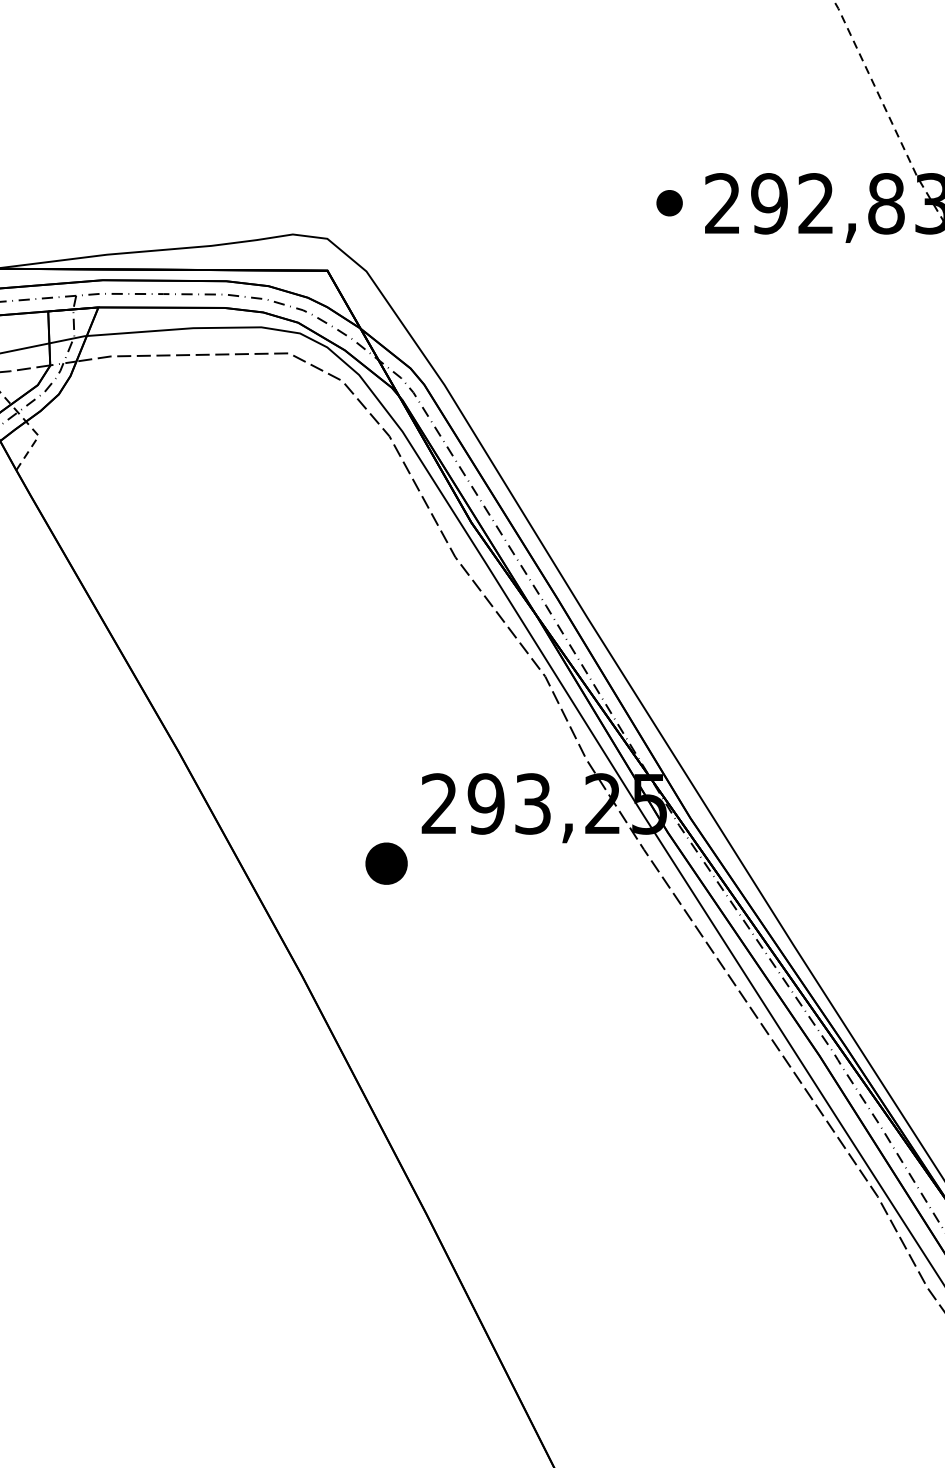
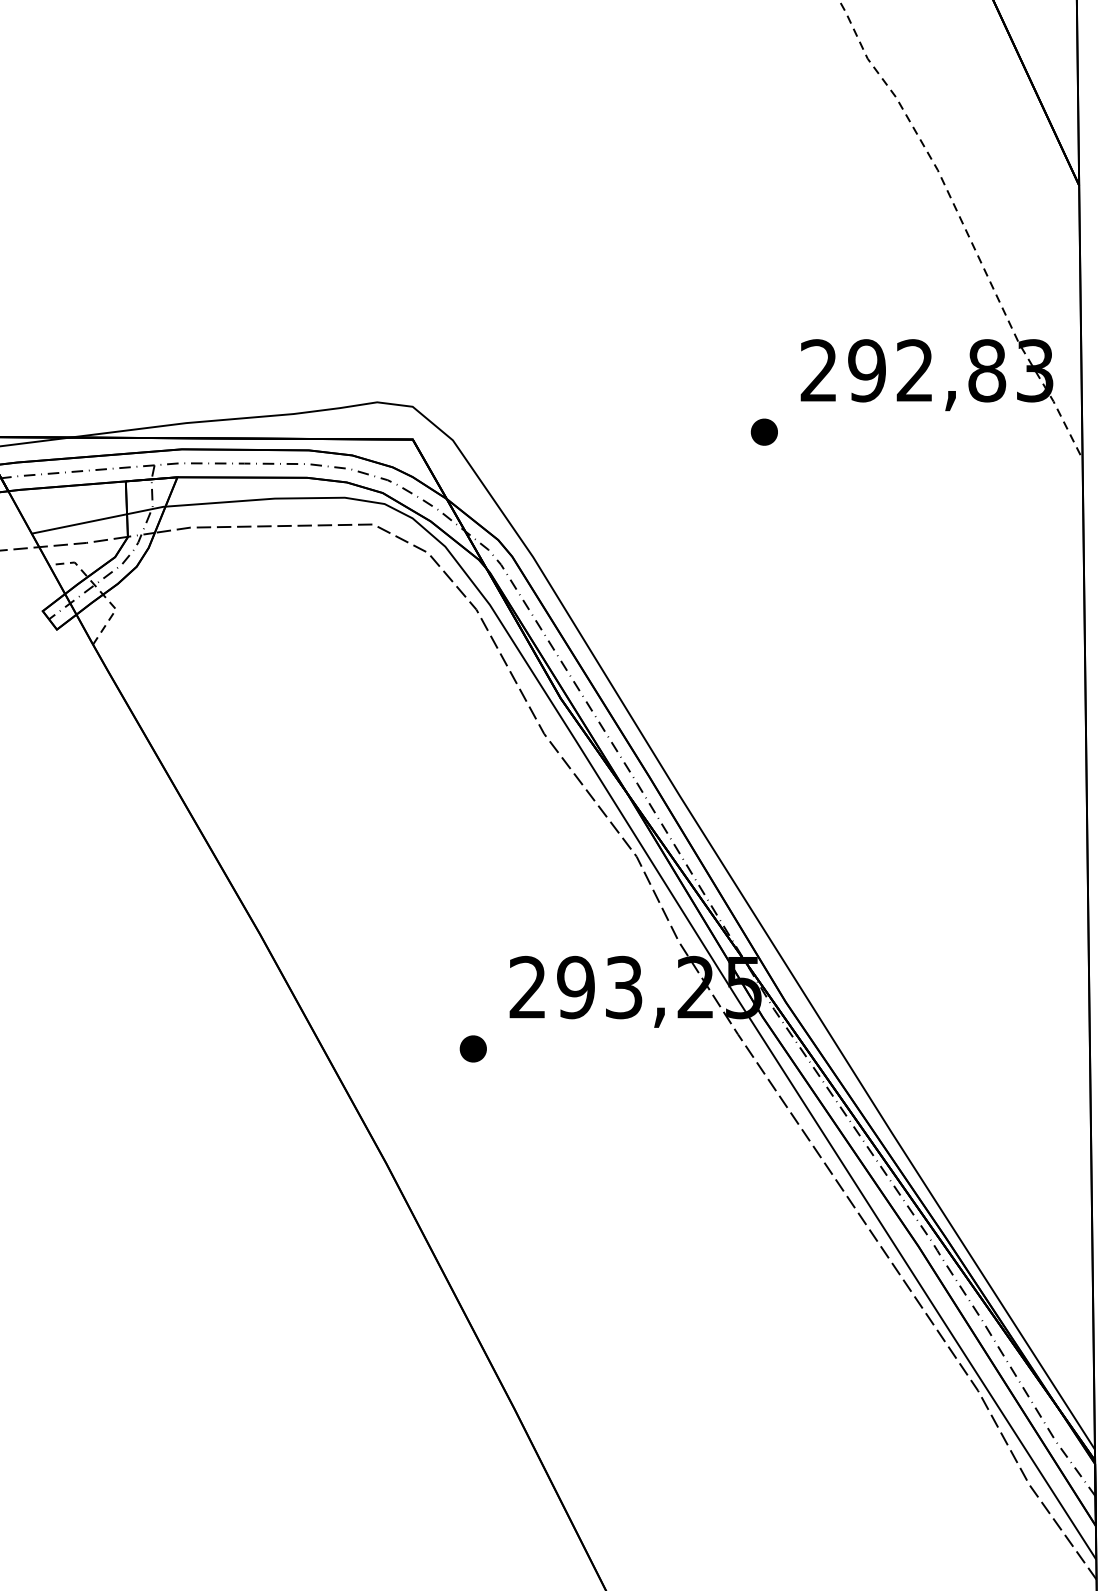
part: (668, 202) -> (763, 431), moved
part: (385, 863) -> (472, 1048), size x0.62

